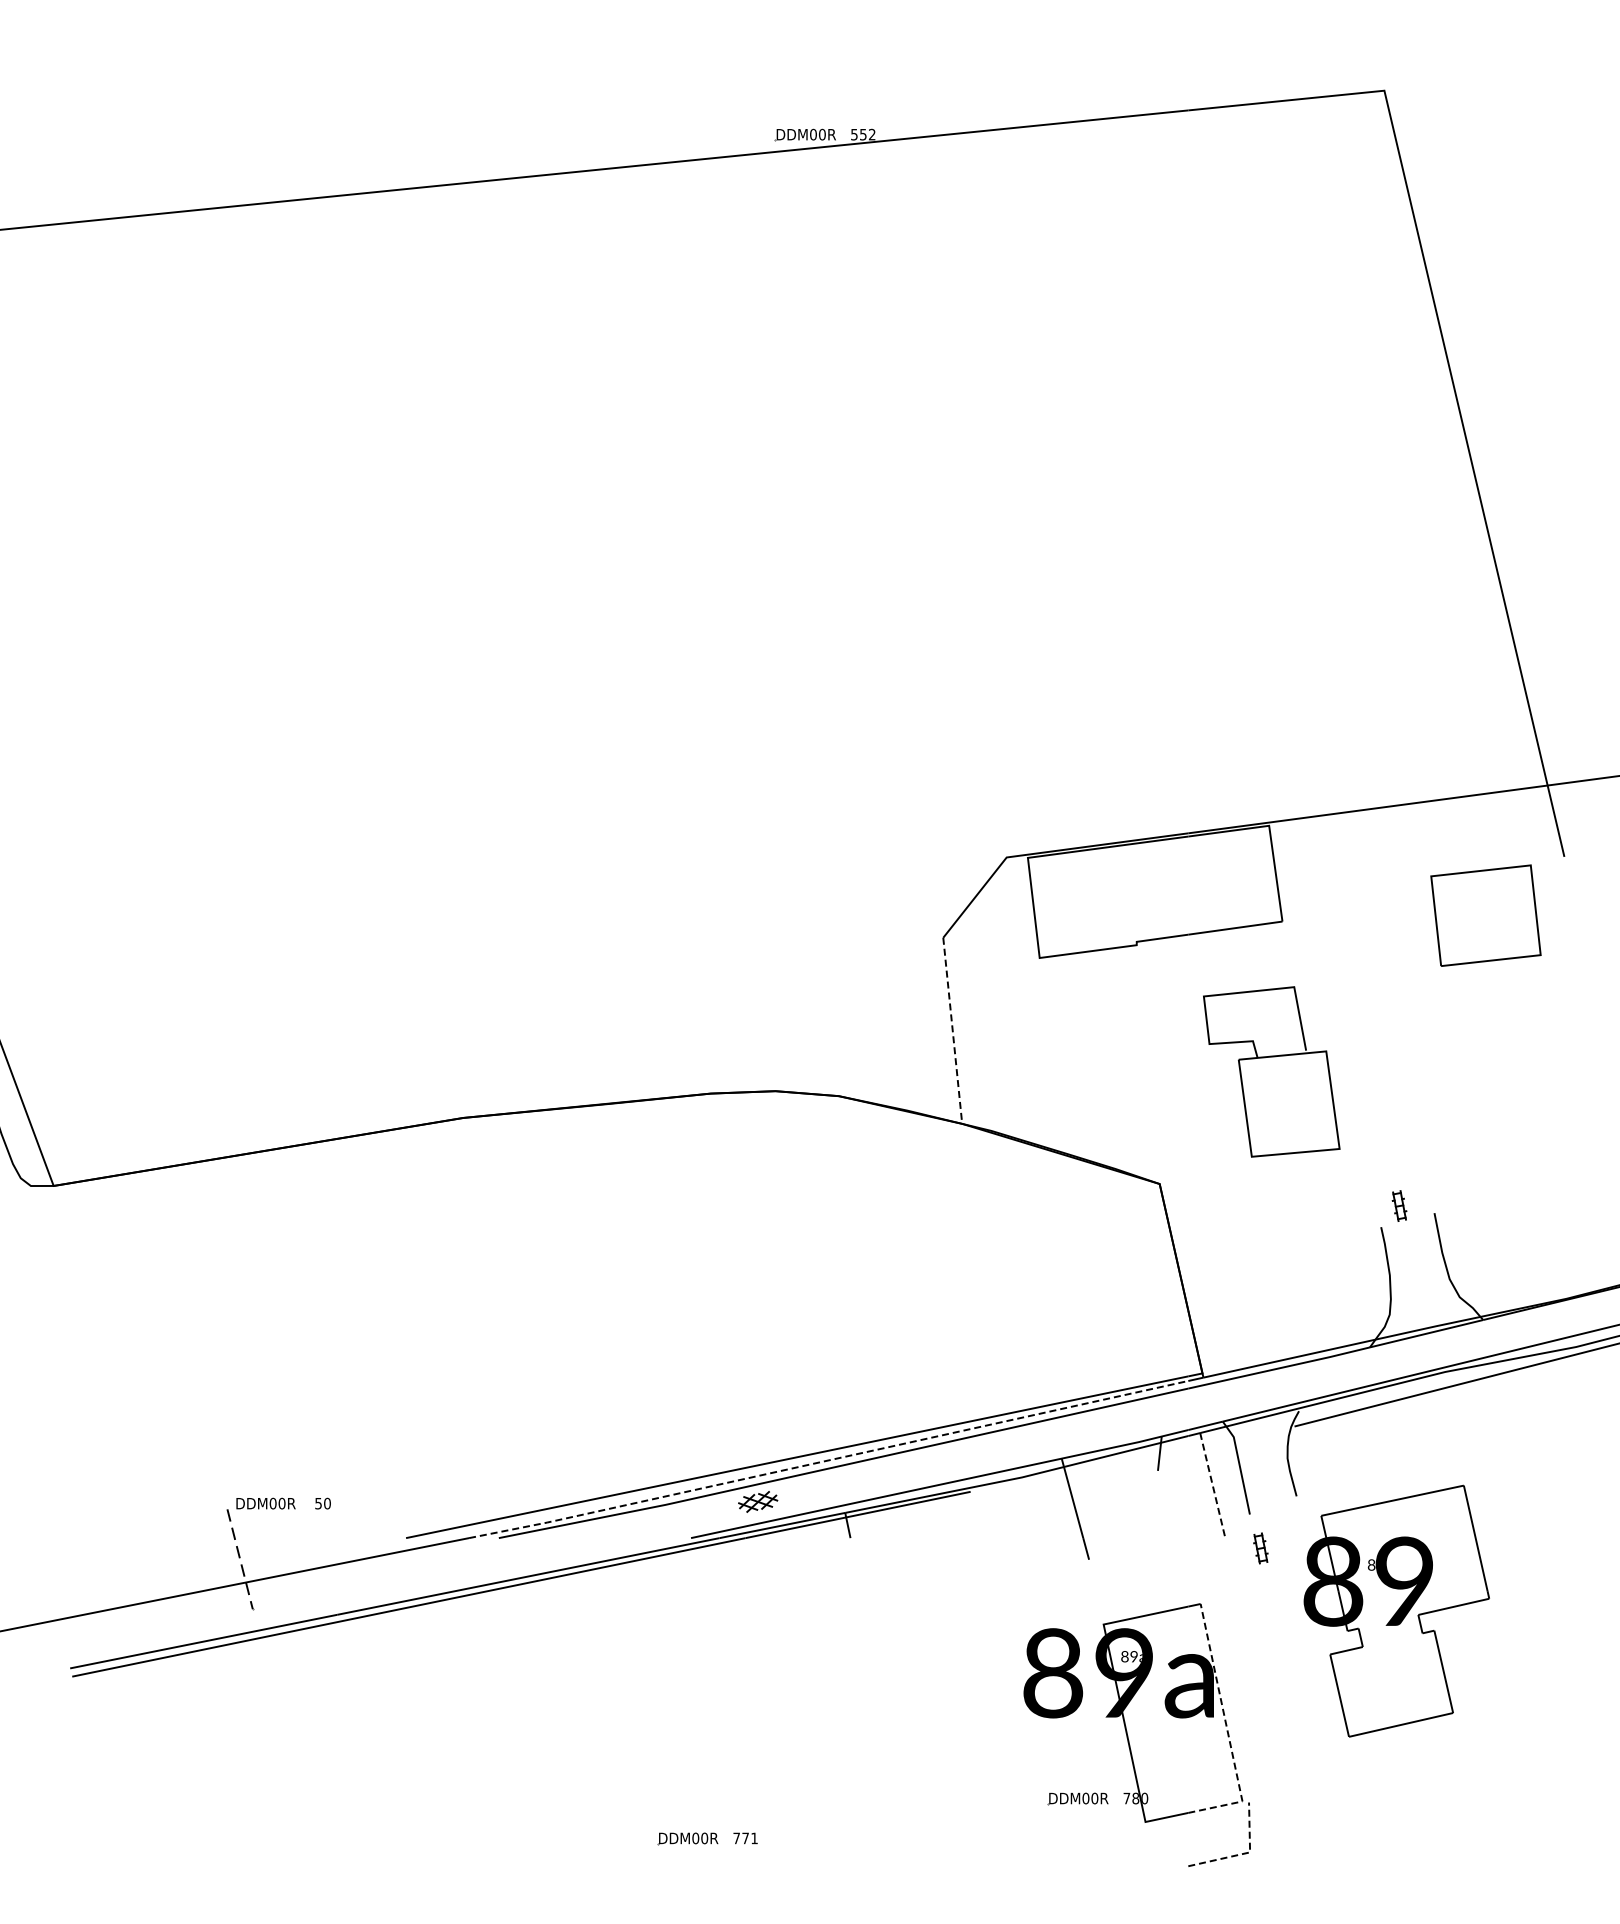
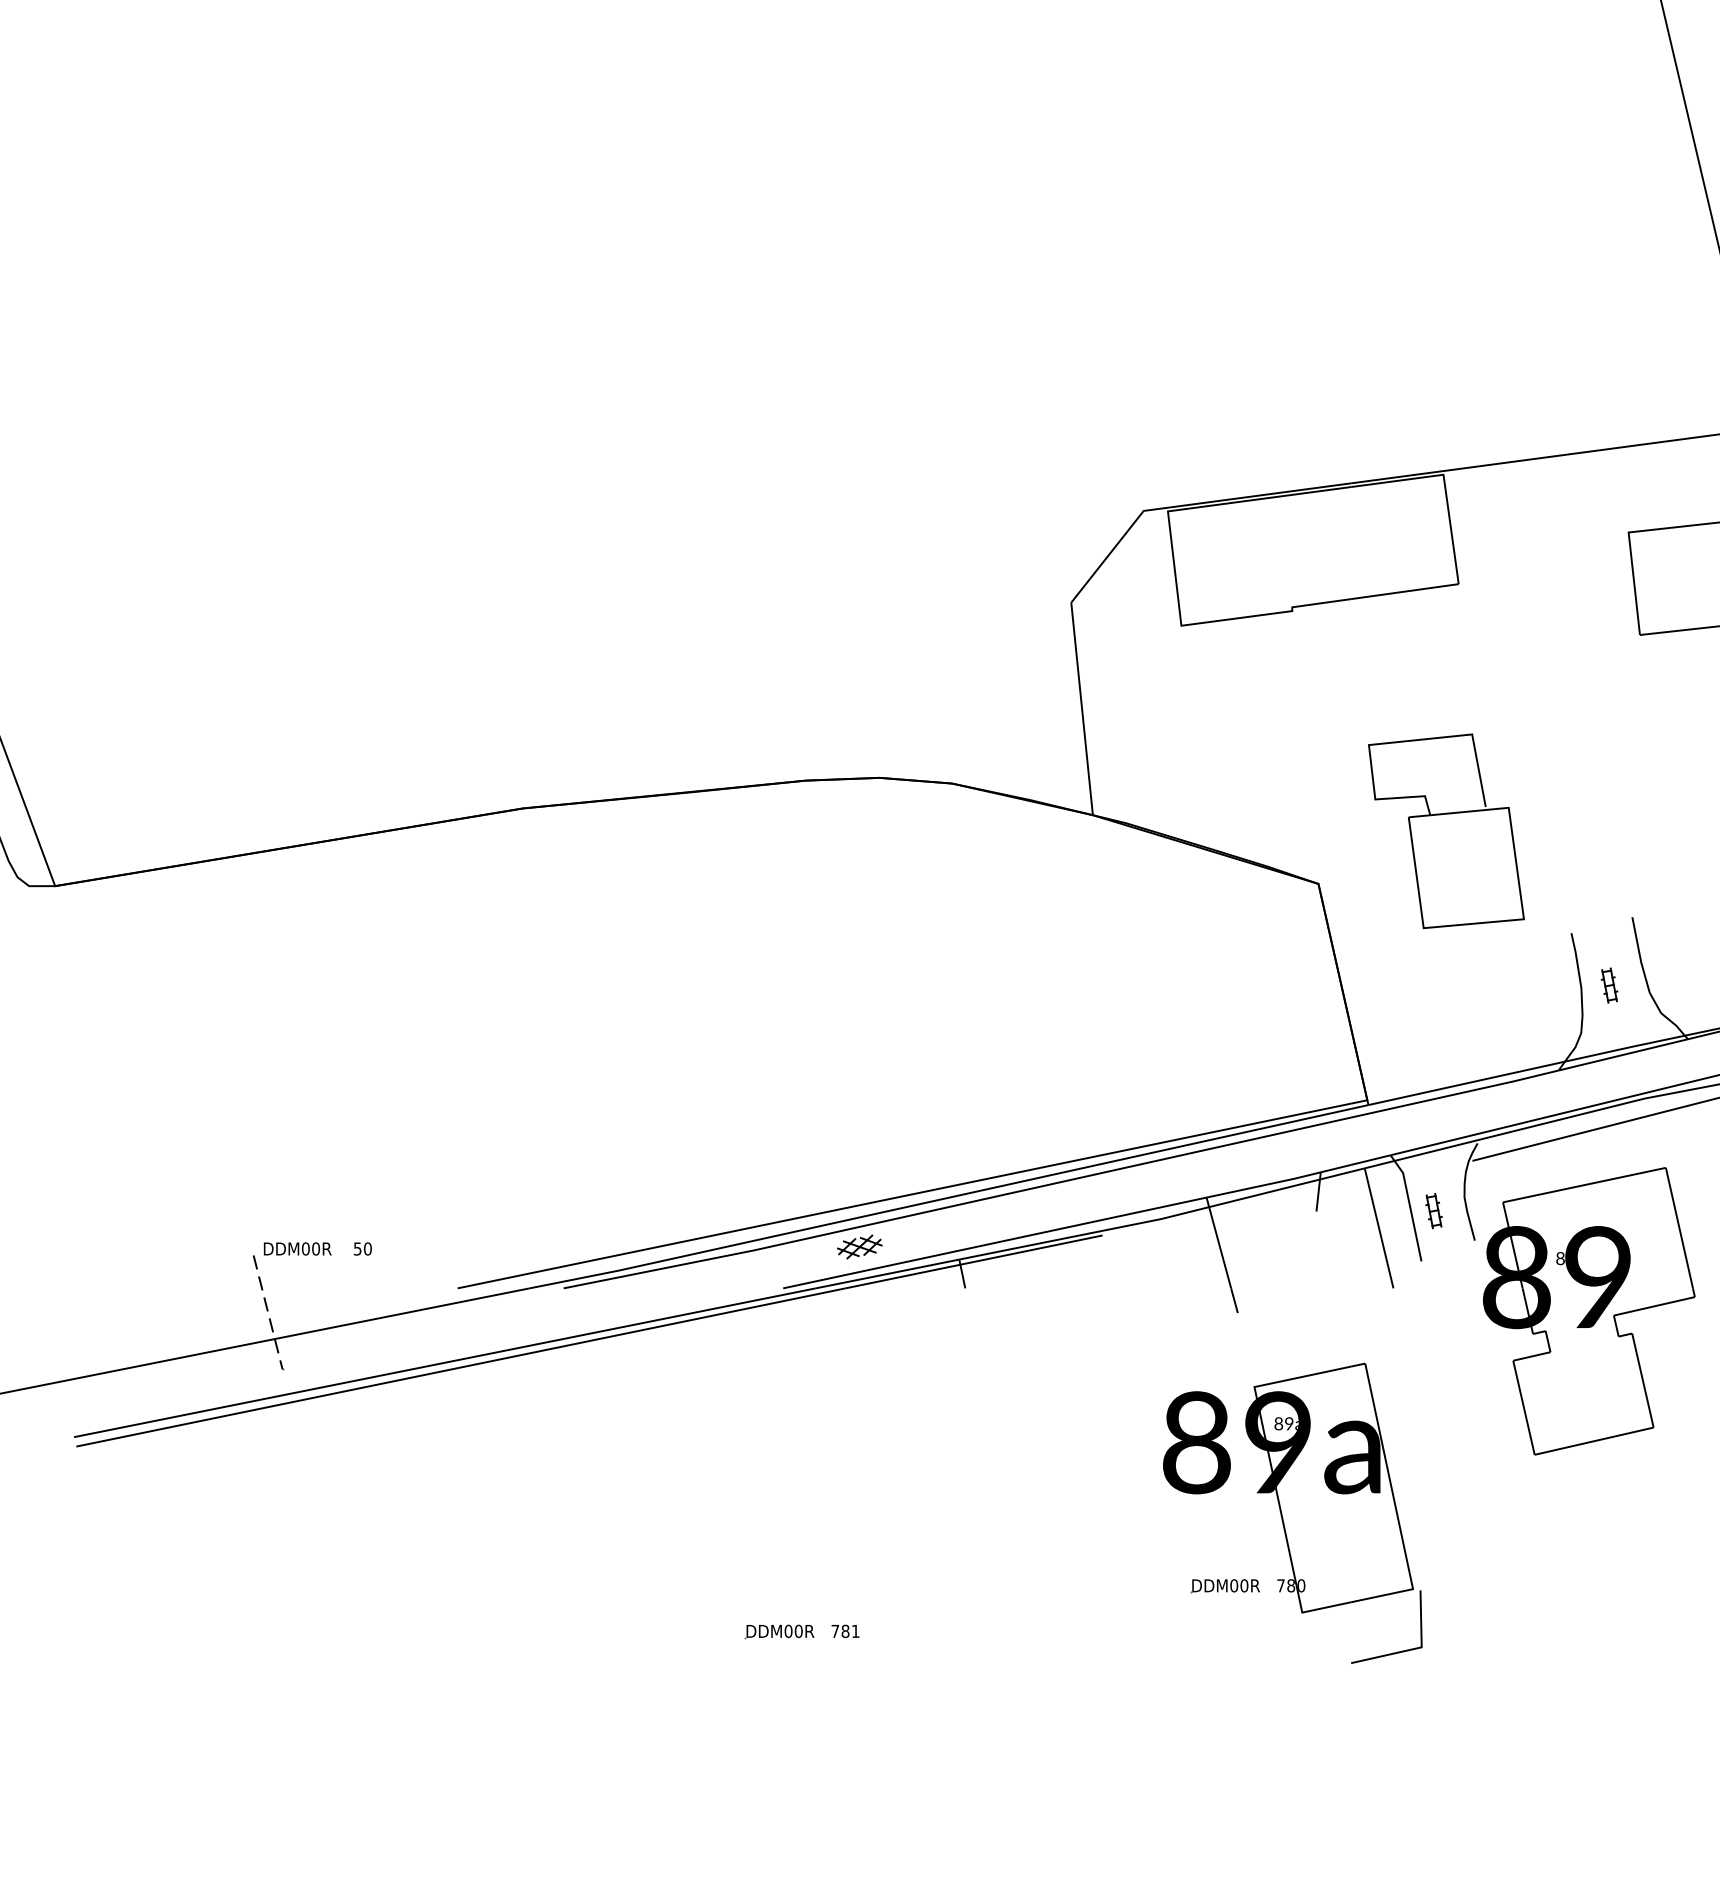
line: (952, 1030) -> (1081, 708), dashed -> solid
part: (1271, 1071) -> (1446, 830), moved
part: (1399, 1205) -> (1609, 984), moved
line: (828, 1460) -> (940, 1199), dashed -> solid
line: (1212, 1486) -> (1378, 1229), dashed -> solid
part: (1260, 1548) -> (1433, 1211), moved
part: (1396, 1610) -> (1588, 1310), moved
line: (1227, 1730) -> (1395, 1508), dashed -> solid
text: (745, 1838) -> (845, 1631), 771 -> 781
line: (1244, 1853) -> (1415, 1648), dashed -> solid

